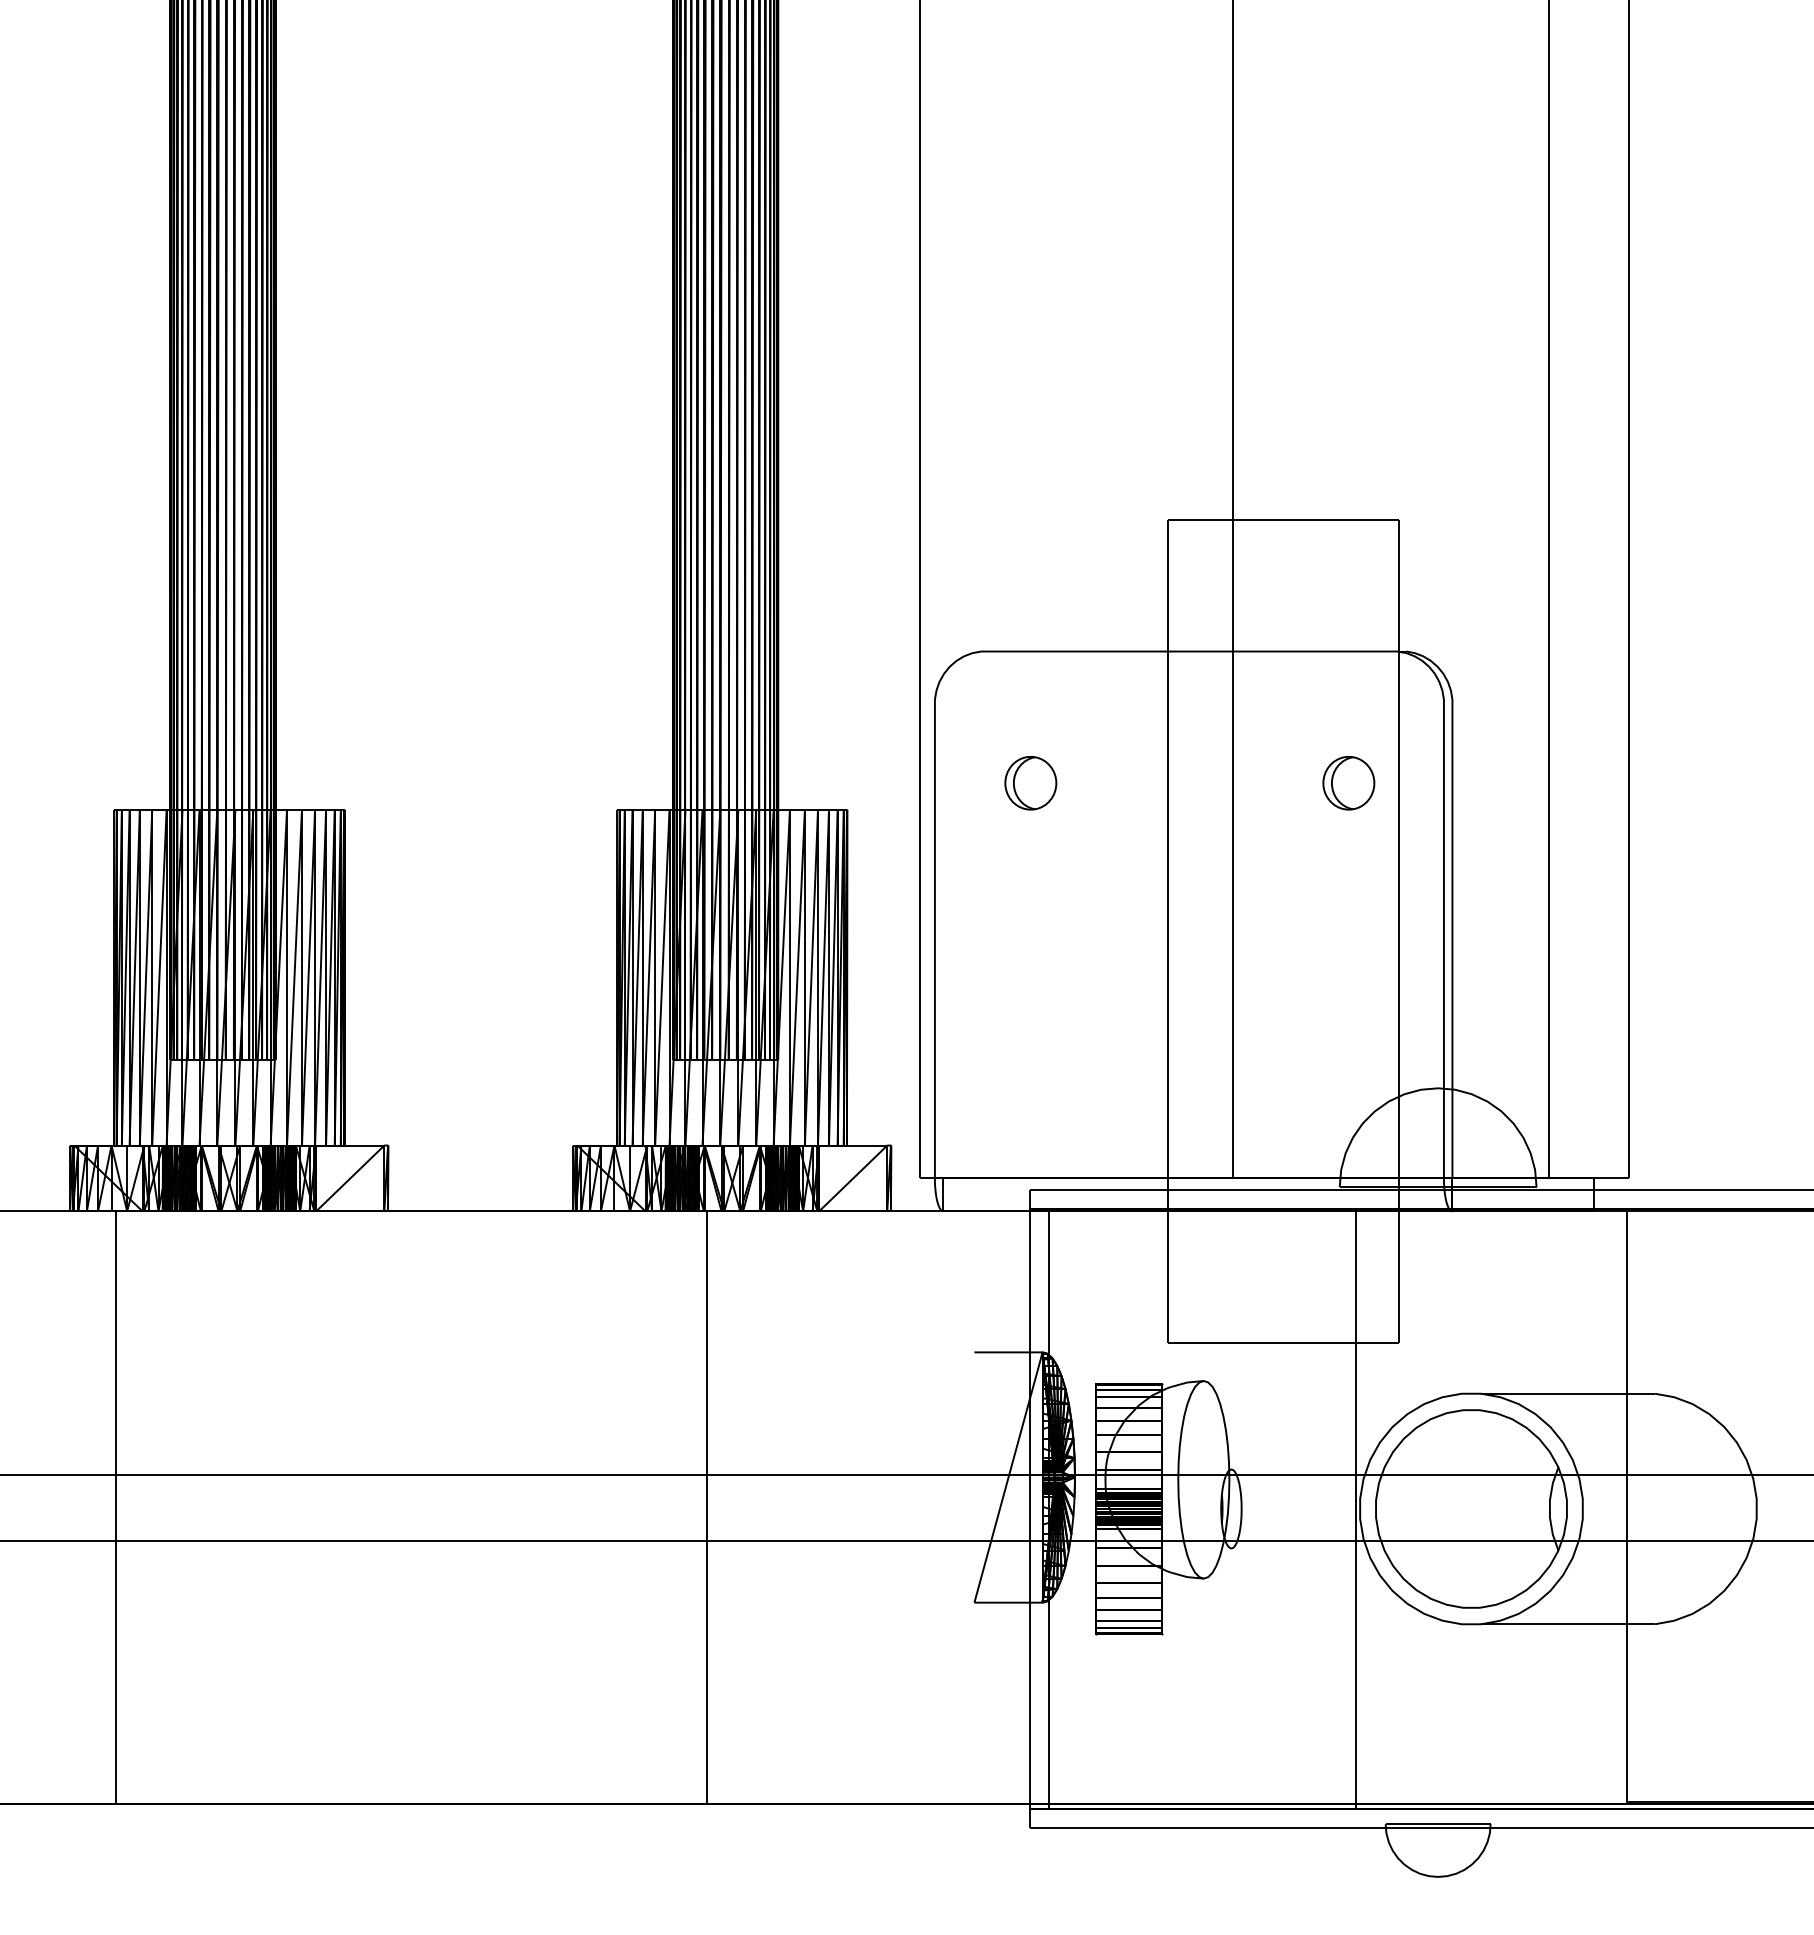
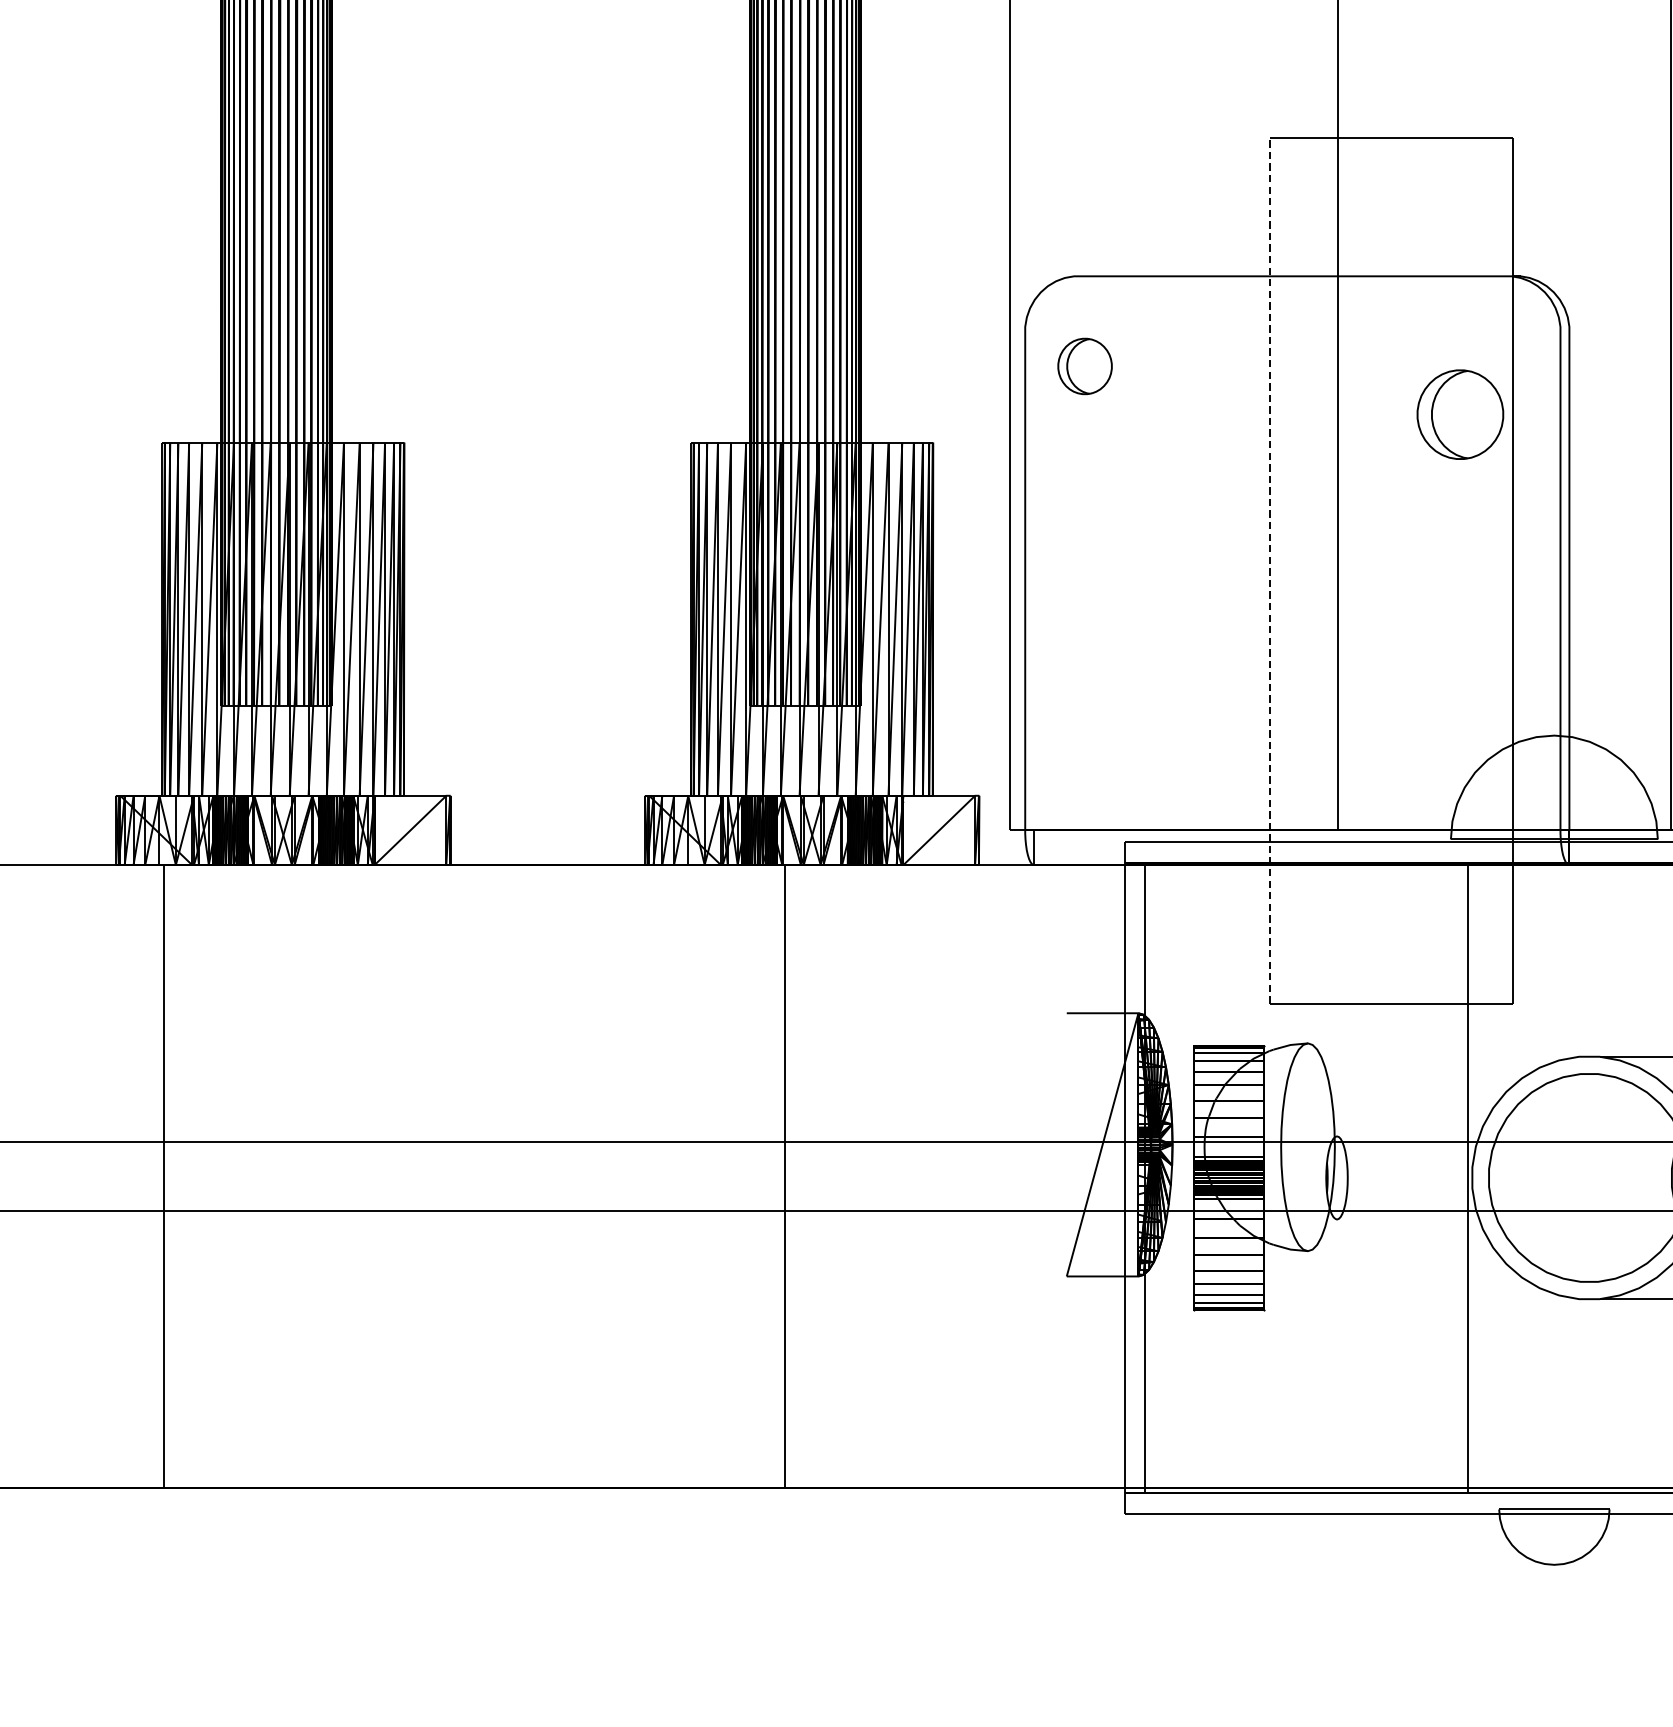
part: (1030, 783) -> (1084, 366), moved
part: (1348, 783) -> (1460, 415), size x1.6
line: (1167, 931) -> (1269, 570), solid -> dashed

